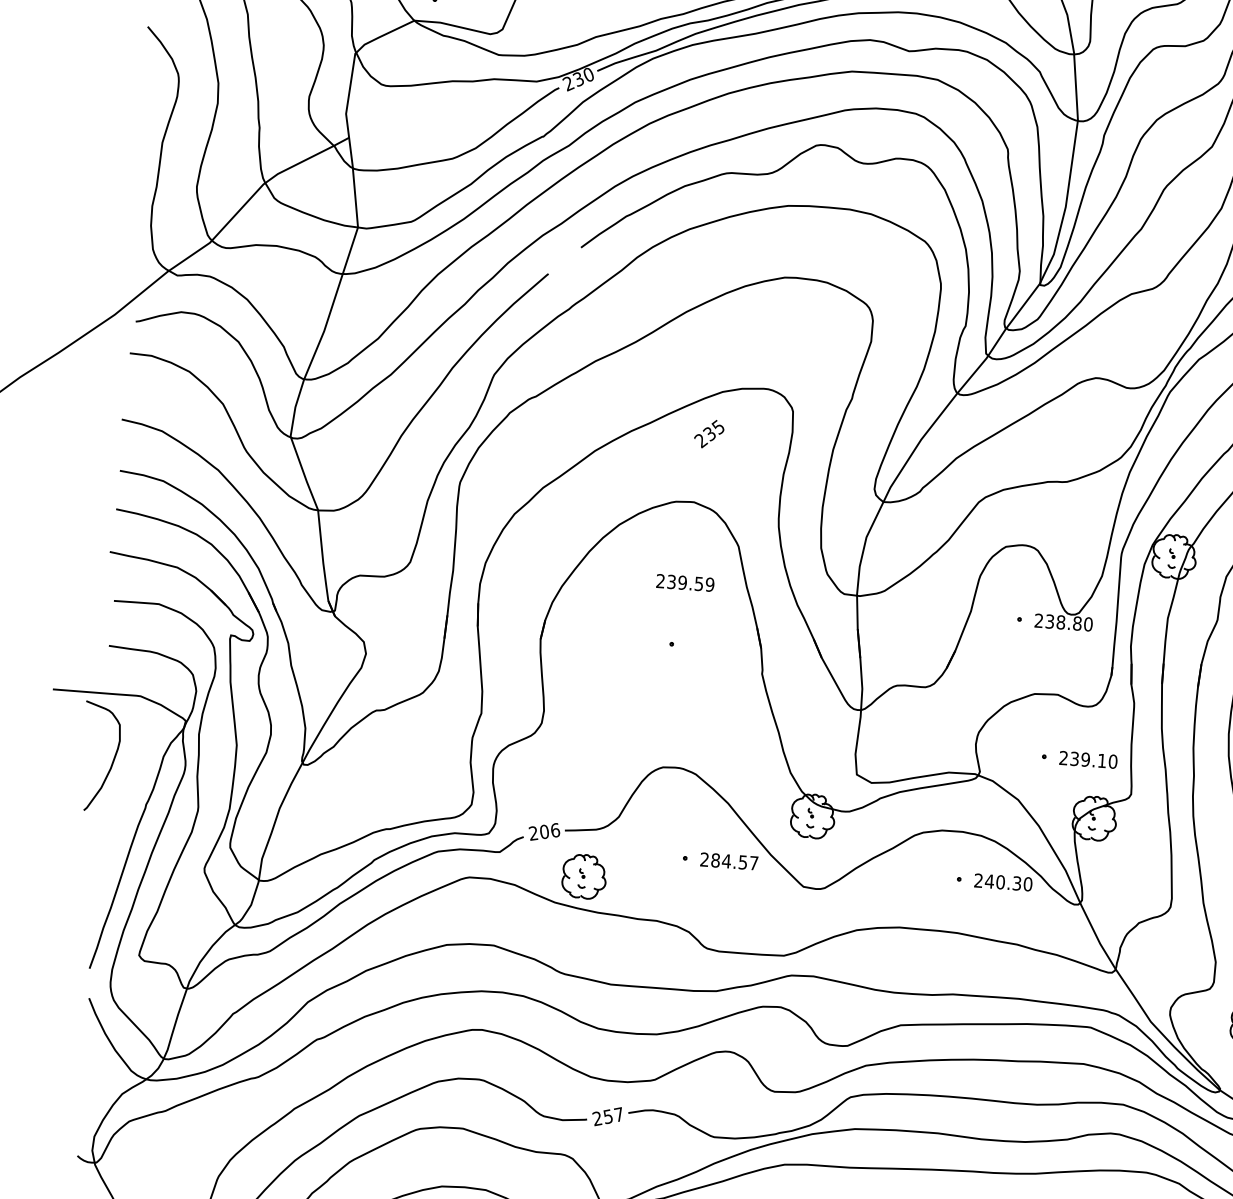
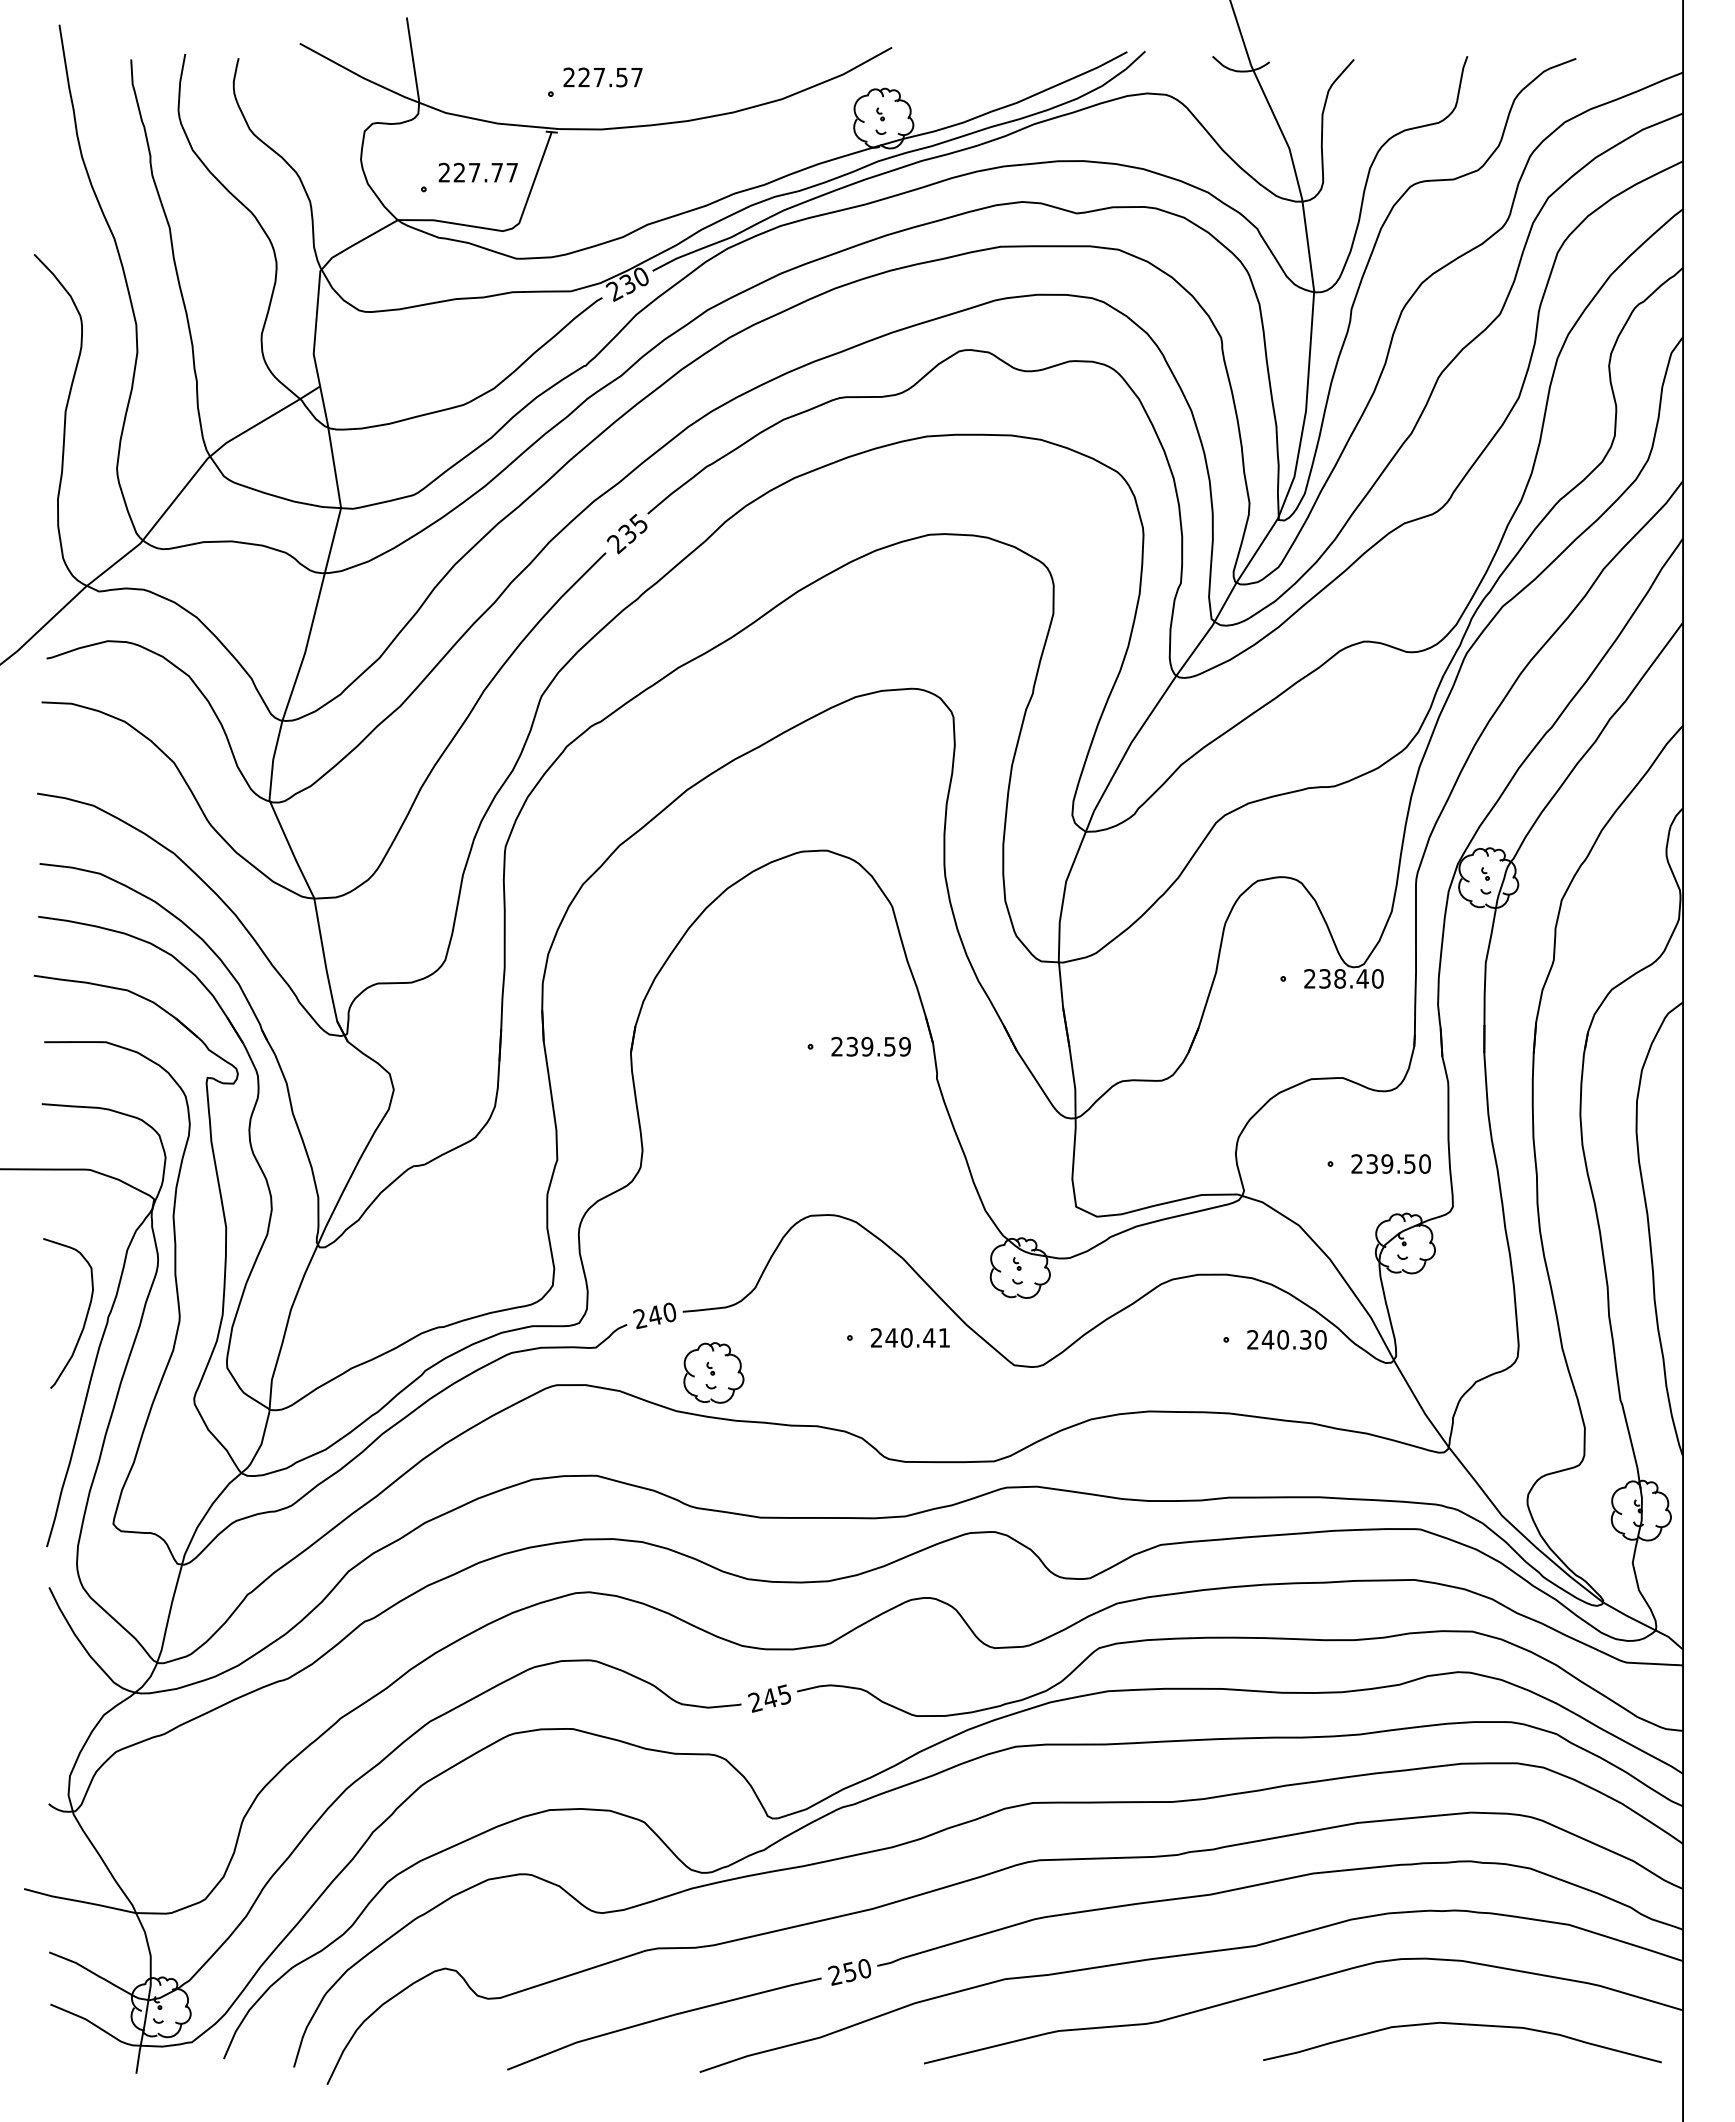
text: (708, 434) -> (626, 534), moved
text: (684, 582) -> (870, 1046), moved
text: (1077, 623) -> (1362, 978), 238.80 -> 238.40
curve: (112, 759) -> (85, 1316), moved
text: (1101, 760) -> (1409, 1163), 239.10 -> 239.50
text: (550, 830) -> (662, 1313), 206 -> 240
text: (734, 861) -> (917, 1337), 284.57 -> 240.41
text: (613, 1115) -> (777, 1696), 257 -> 245

